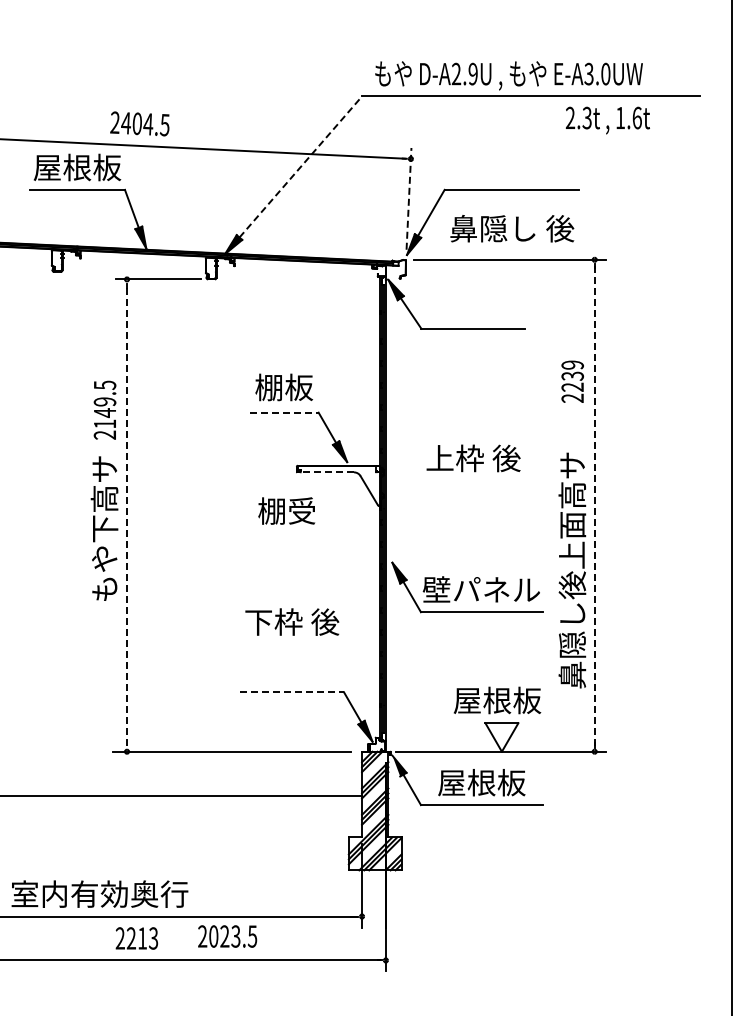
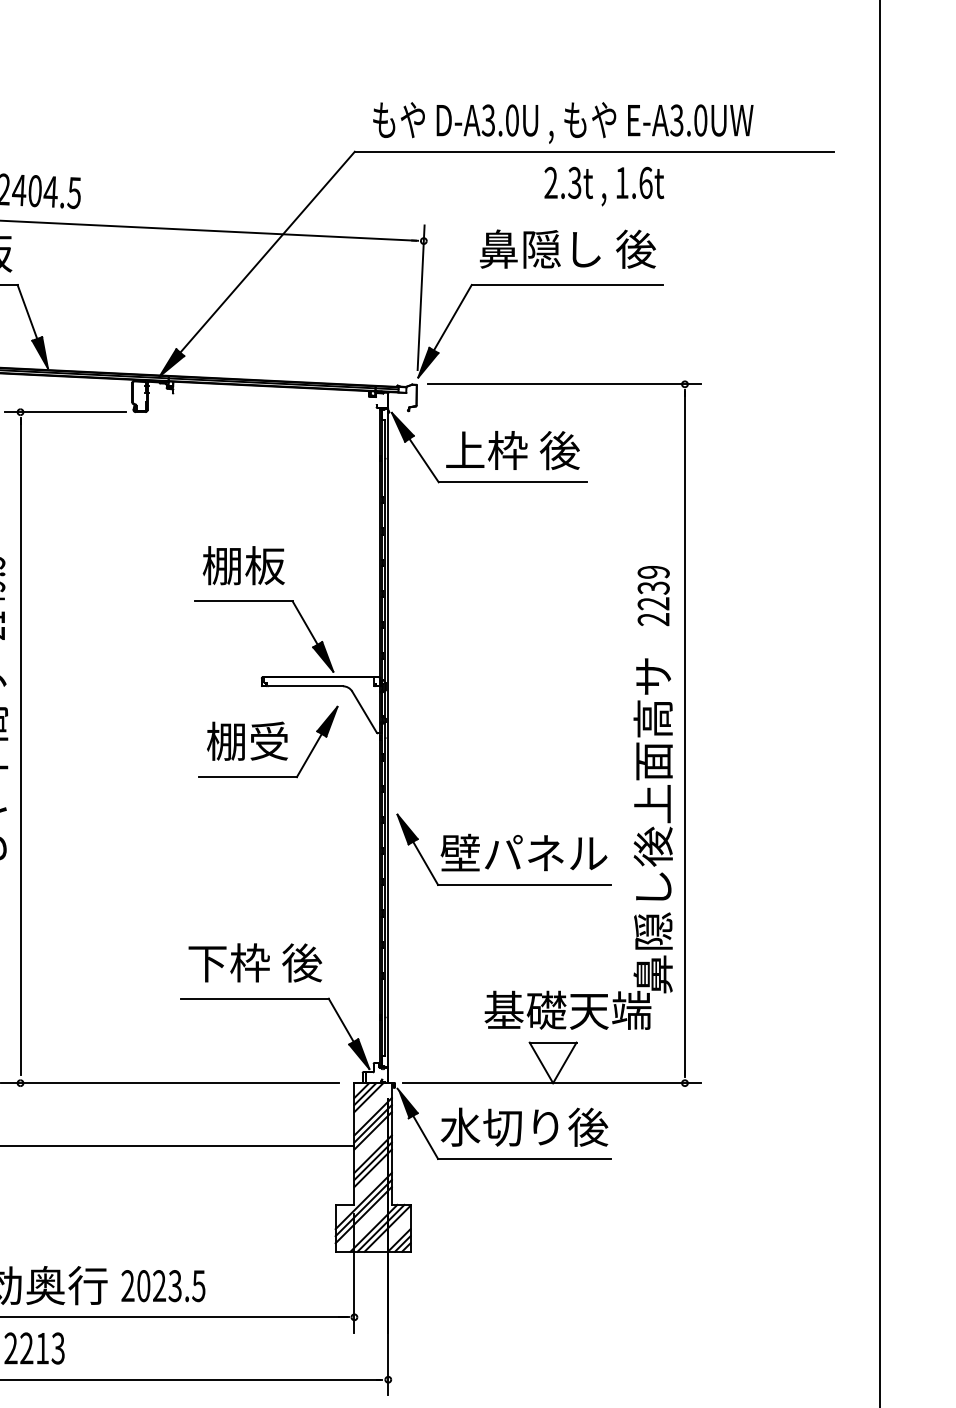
text: (464, 74) -> (499, 121), D-A2.9U -> D-A3.0U
text: (607, 120) -> (603, 186), moved
line: (300, 166) -> (266, 251), dashed -> solid
line: (409, 198) -> (421, 297), dashed -> solid
text: (512, 228) -> (568, 248), moved
text: (572, 381) -> (653, 595), moved
line: (284, 412) -> (244, 601), dashed -> solid
text: (473, 458) -> (512, 450), moved
line: (327, 472) -> (305, 686), dashed -> solid
line: (594, 505) -> (684, 733), dashed -> solid
line: (127, 515) -> (21, 747), dashed -> solid
part: (301, 535) -> (268, 775), added
text: (292, 621) -> (255, 962), moved
line: (292, 692) -> (255, 999), dashed -> solid
text: (512, 700) -> (568, 1010), 屋根板 -> 基礎天端
text: (481, 782) -> (524, 1126), 屋根板 -> 水切り後
text: (227, 936) -> (163, 1286), moved

